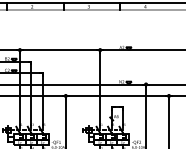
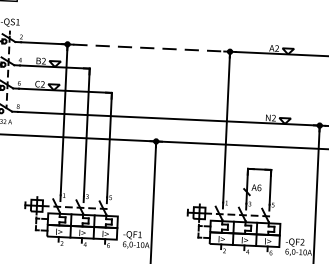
line: (61, 50) -> (151, 48), solid -> dashed

